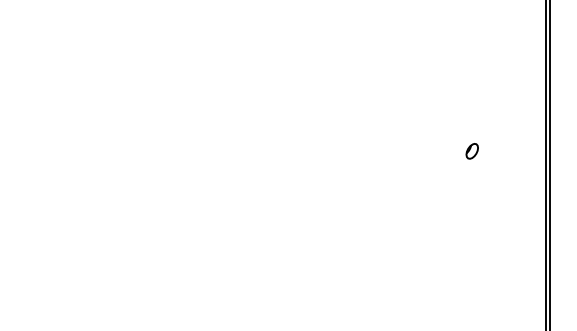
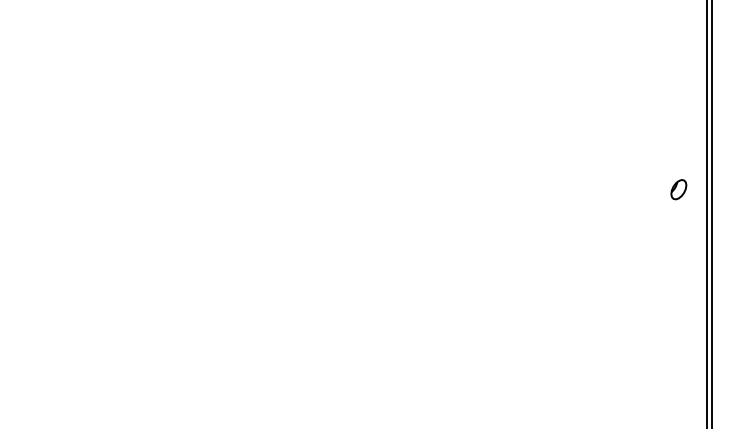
part: (471, 151) -> (677, 189), moved

